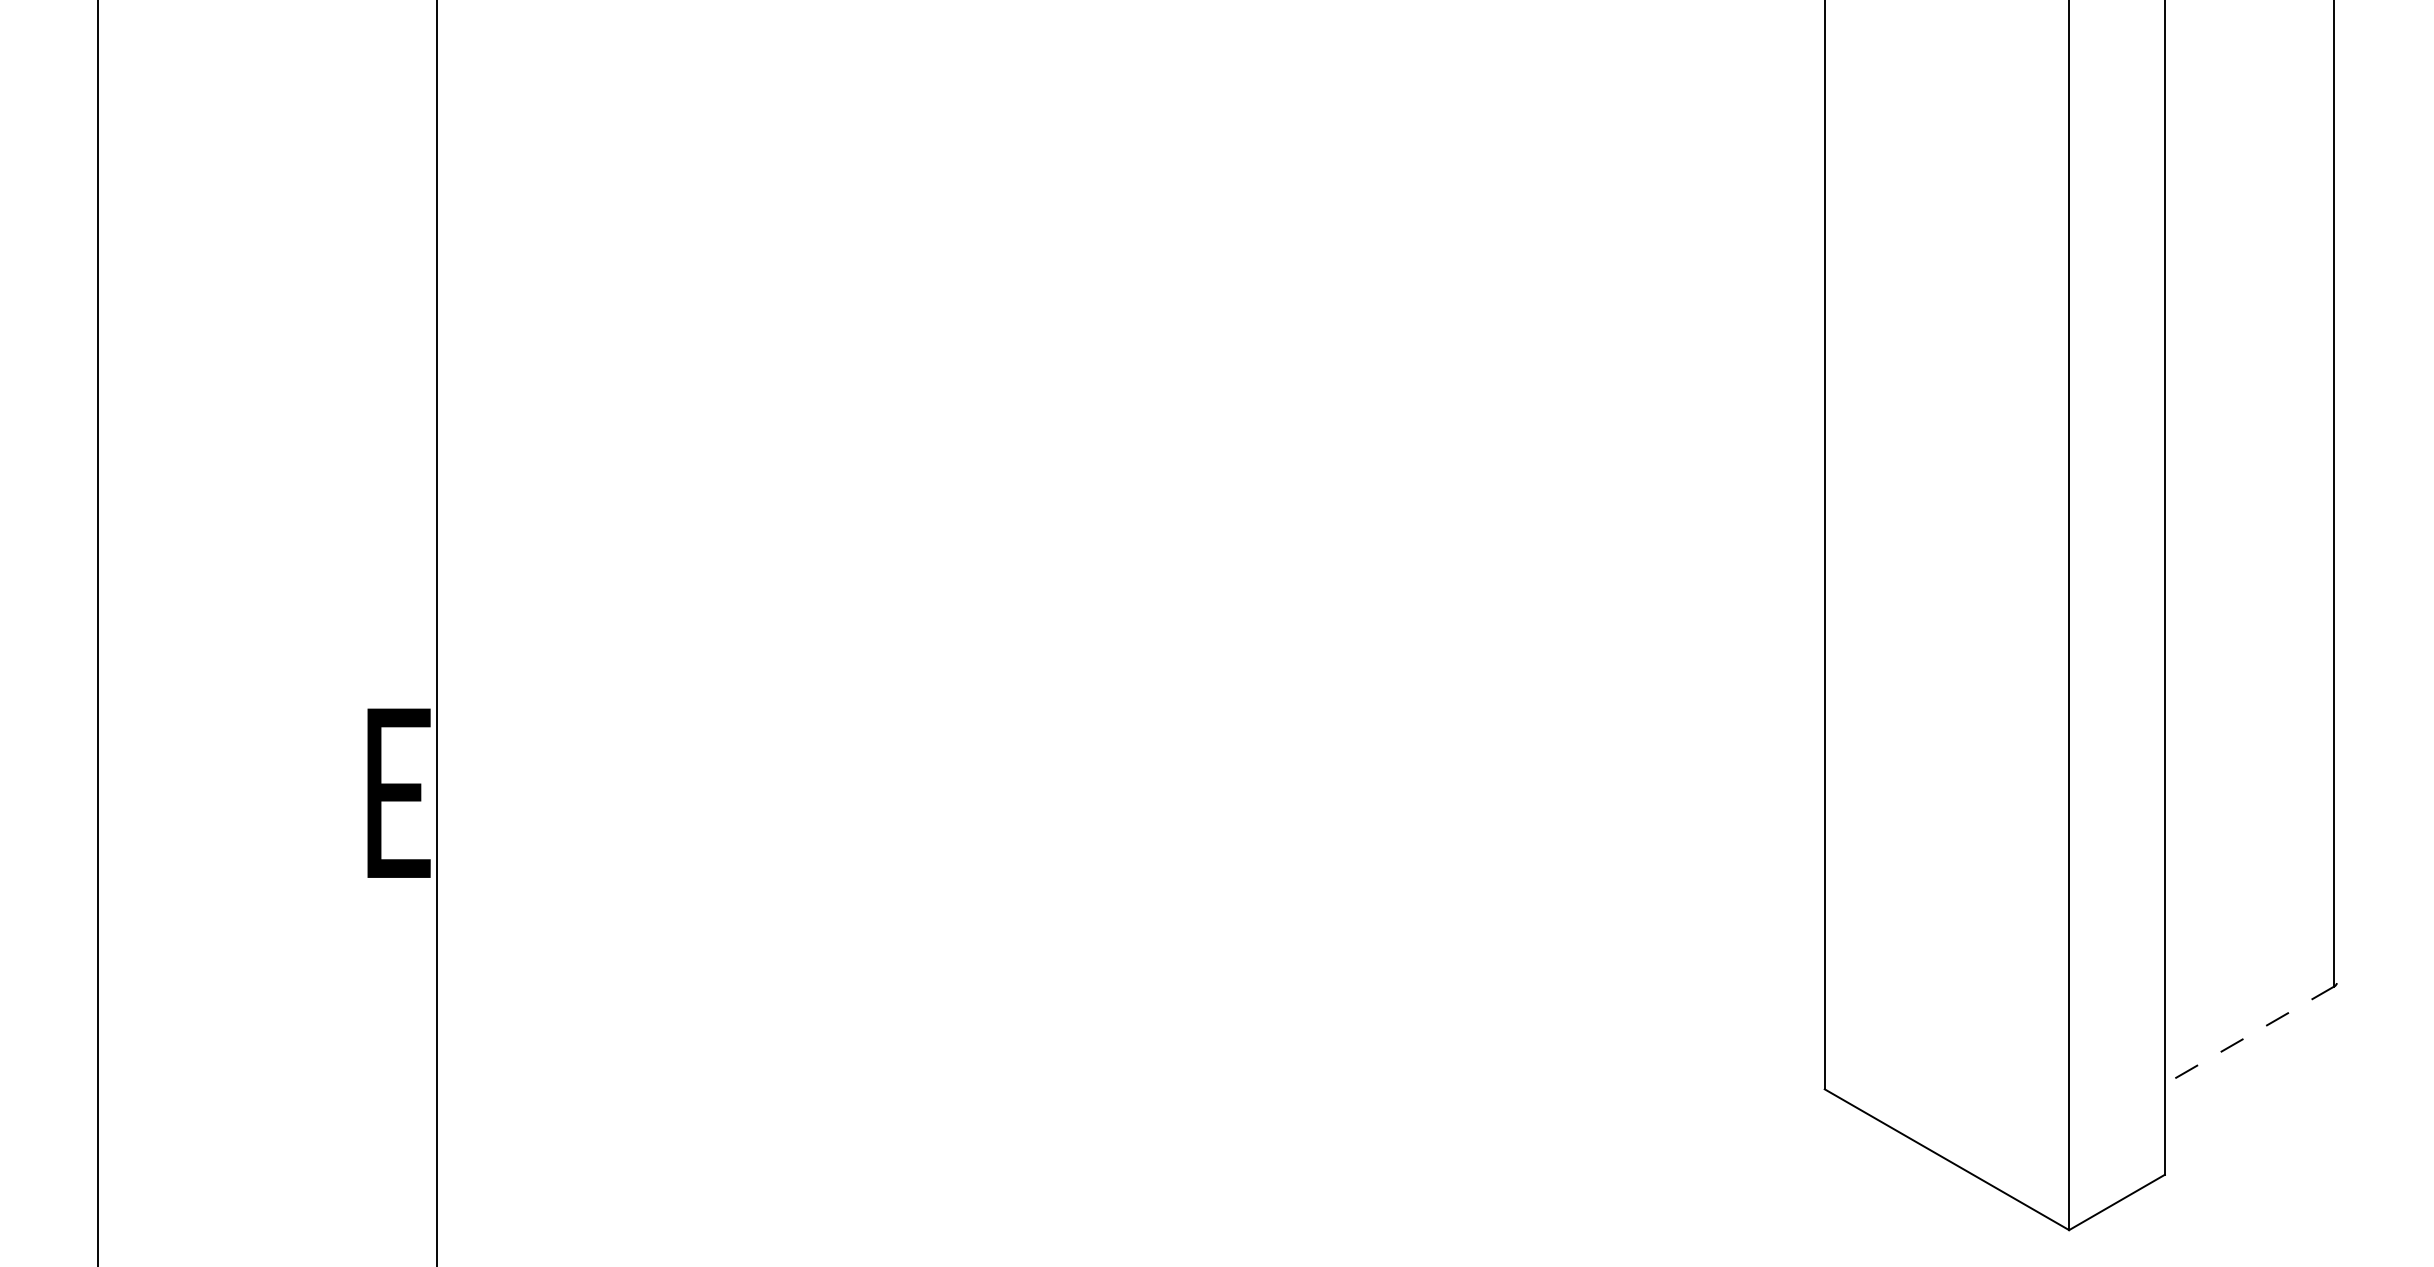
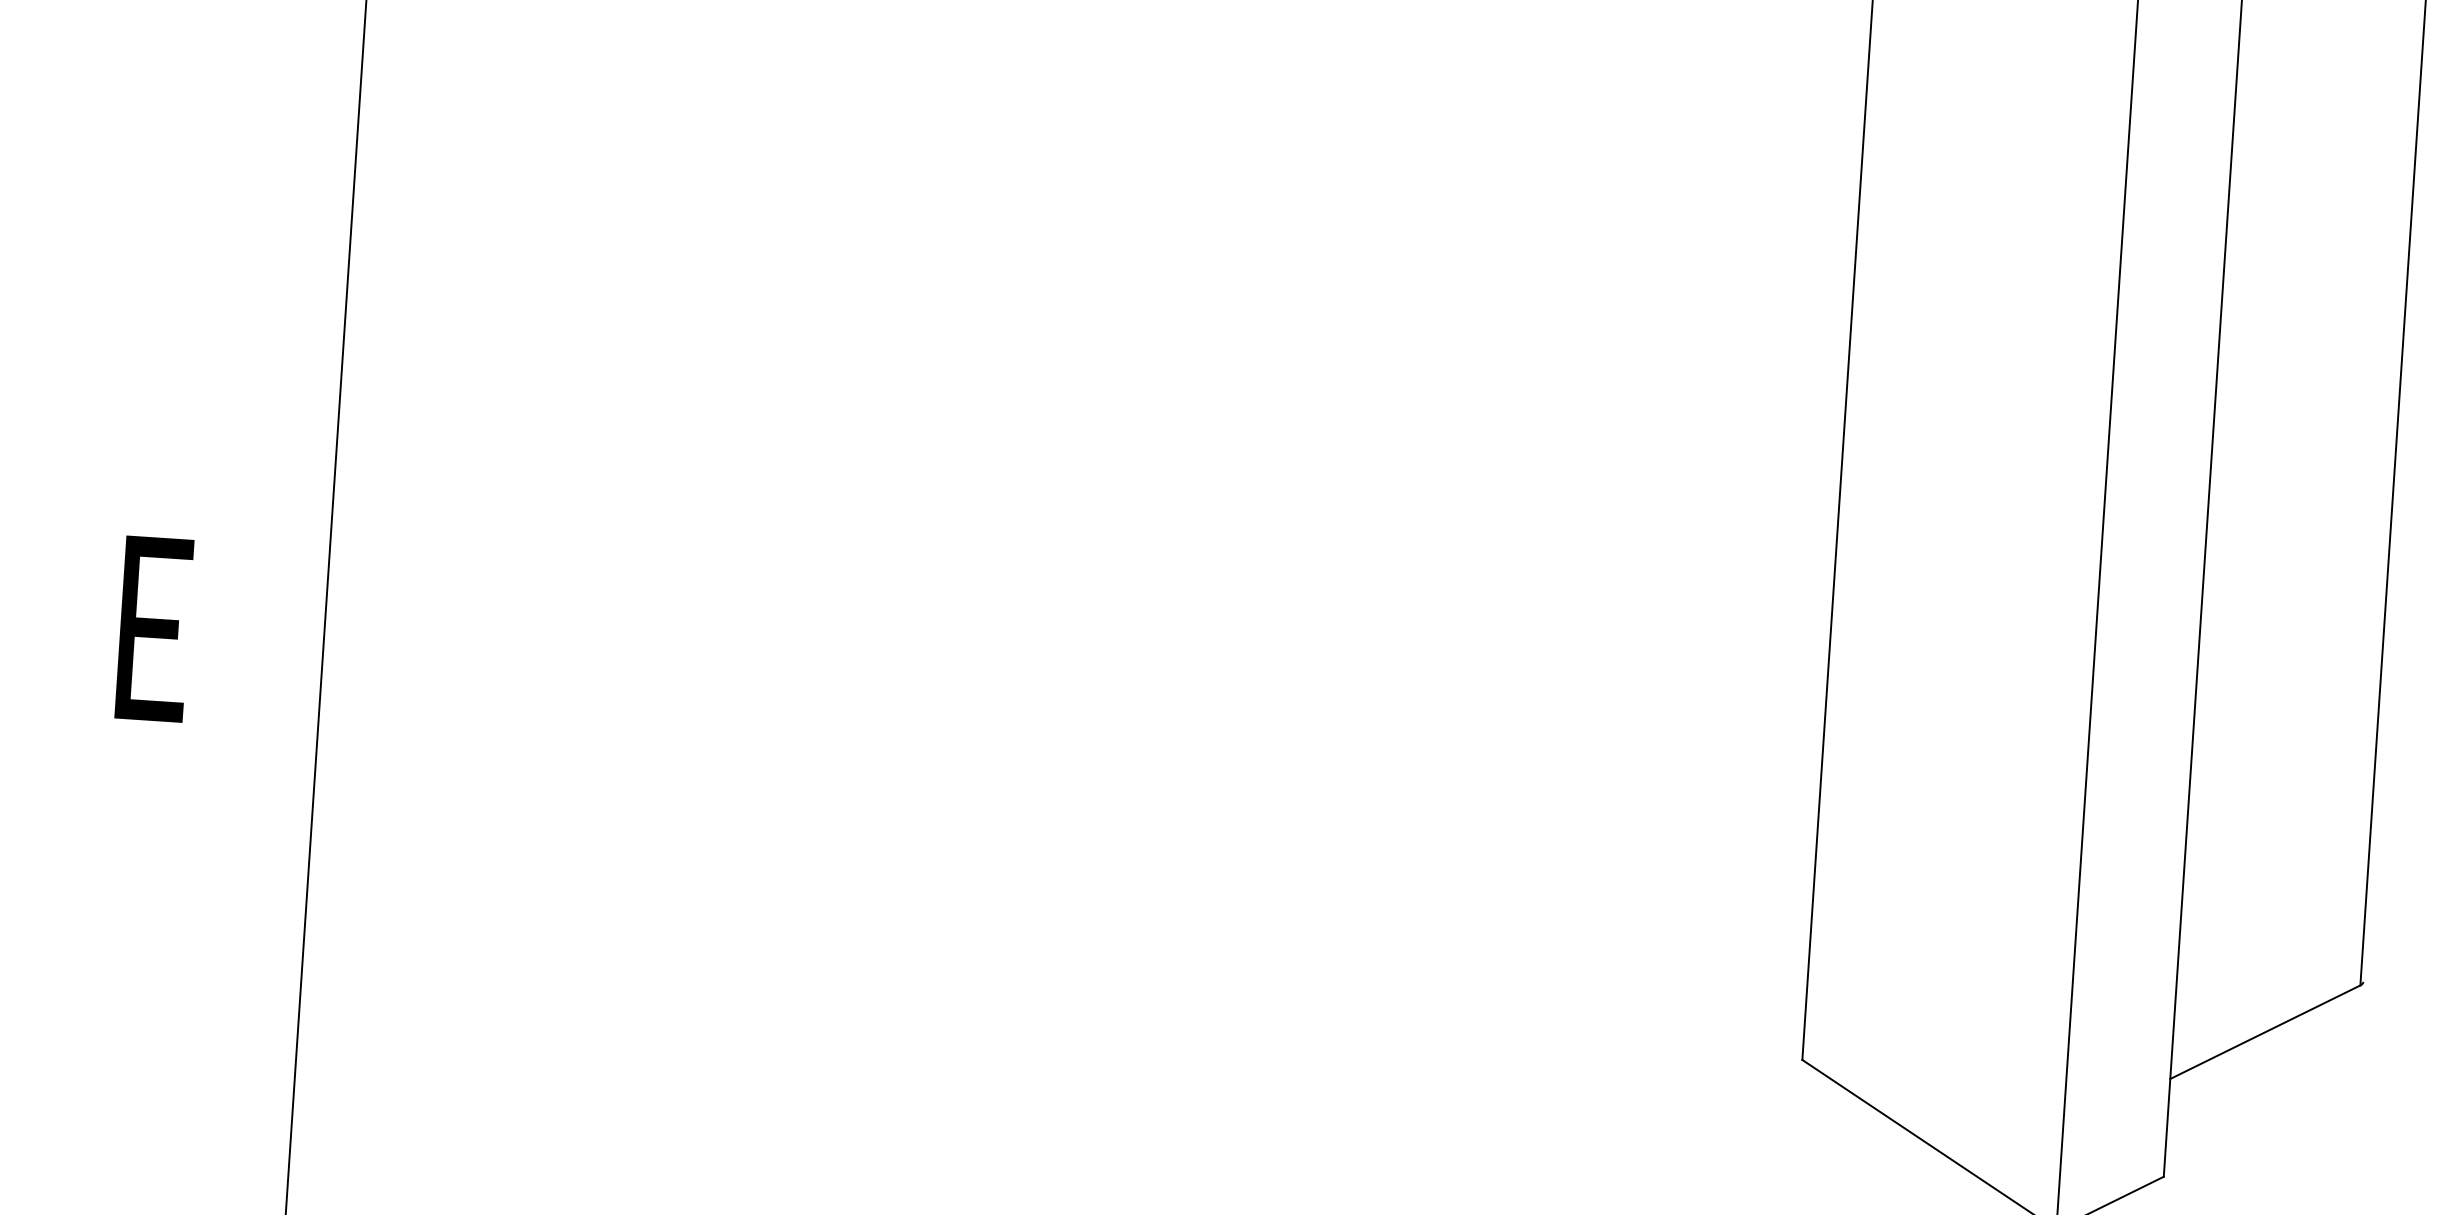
text: (398, 792) -> (153, 628), moved
line: (2249, 1035) -> (2265, 1032), dashed -> solid

